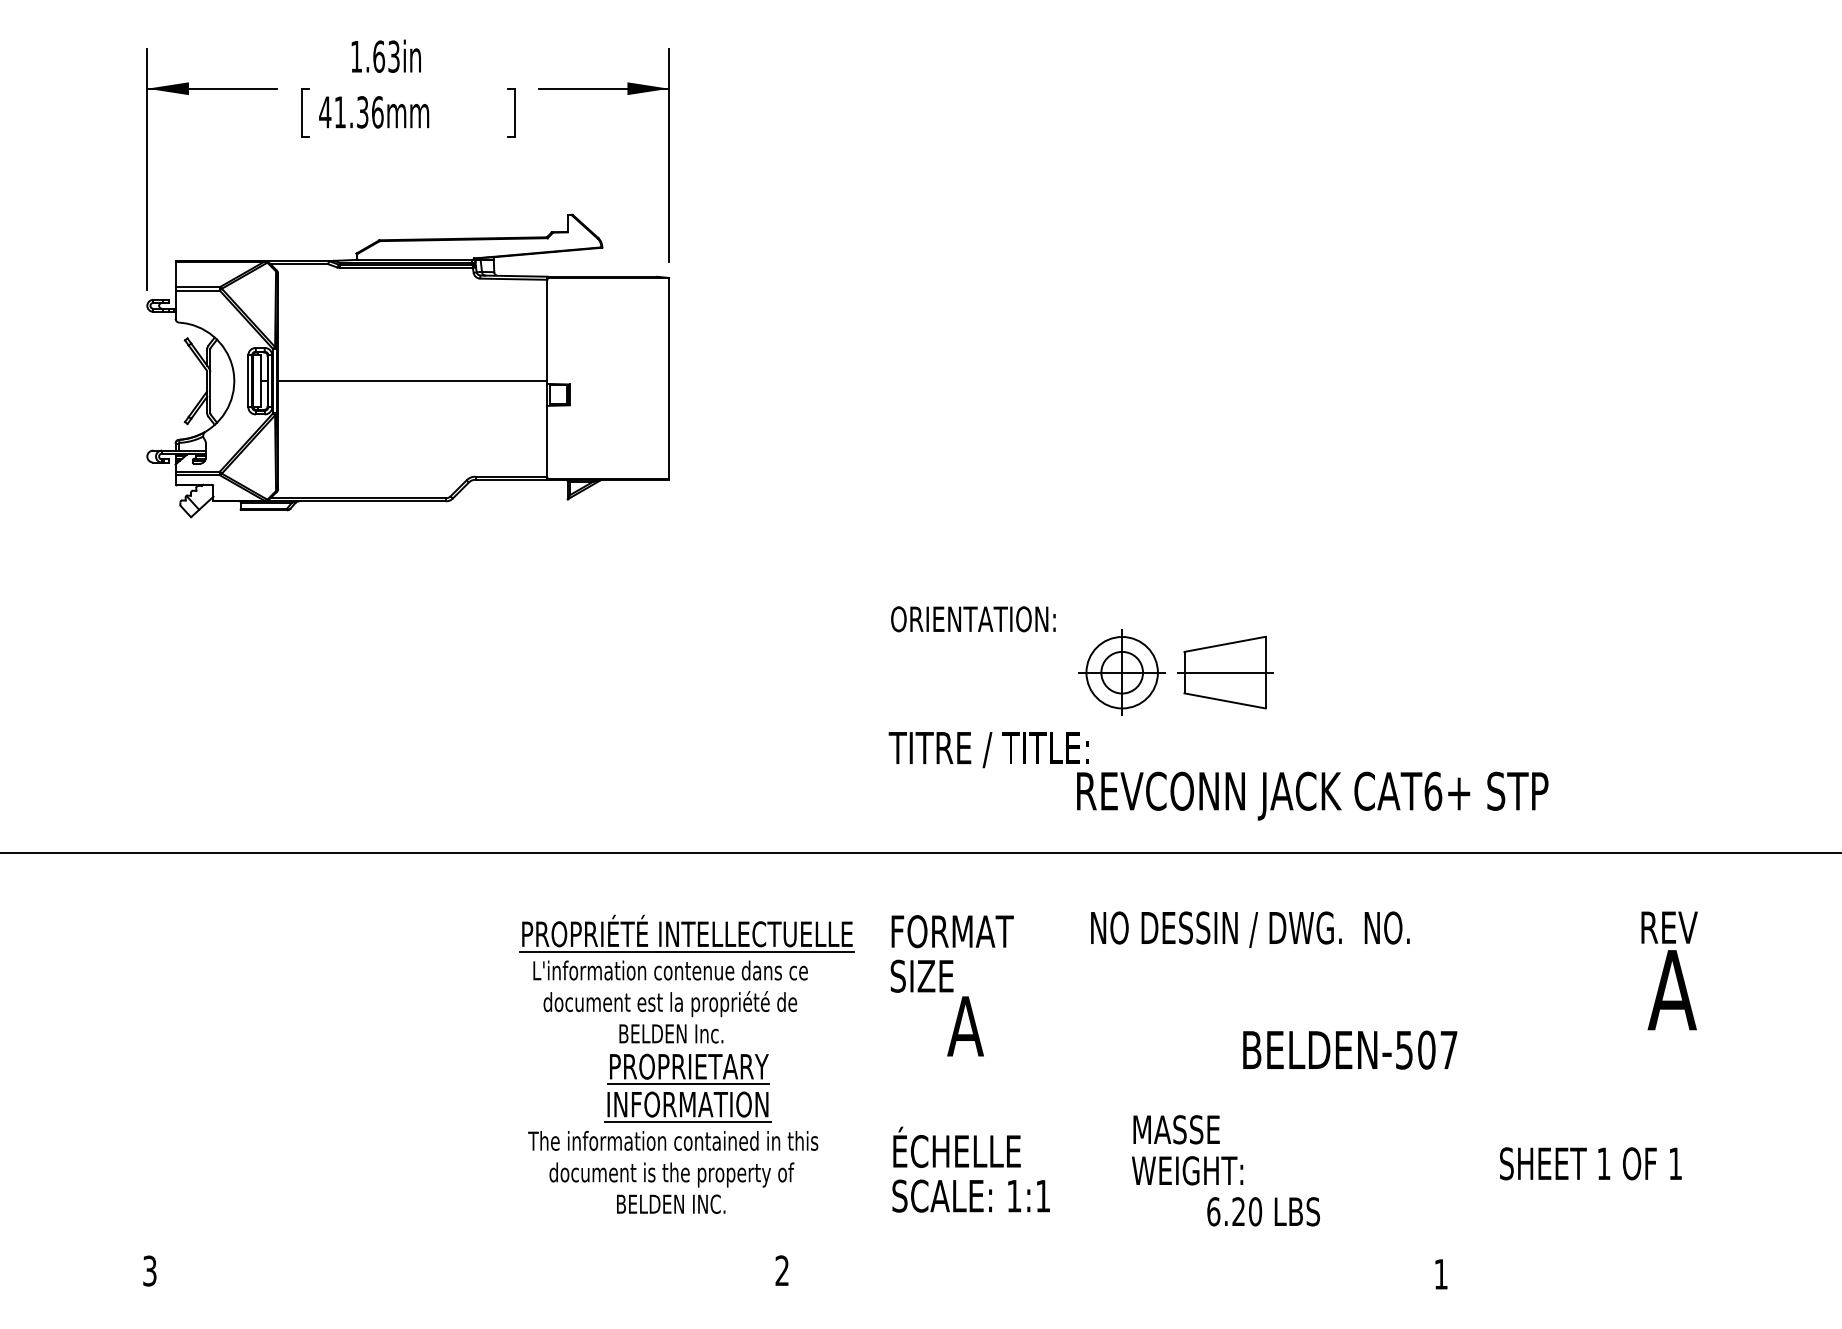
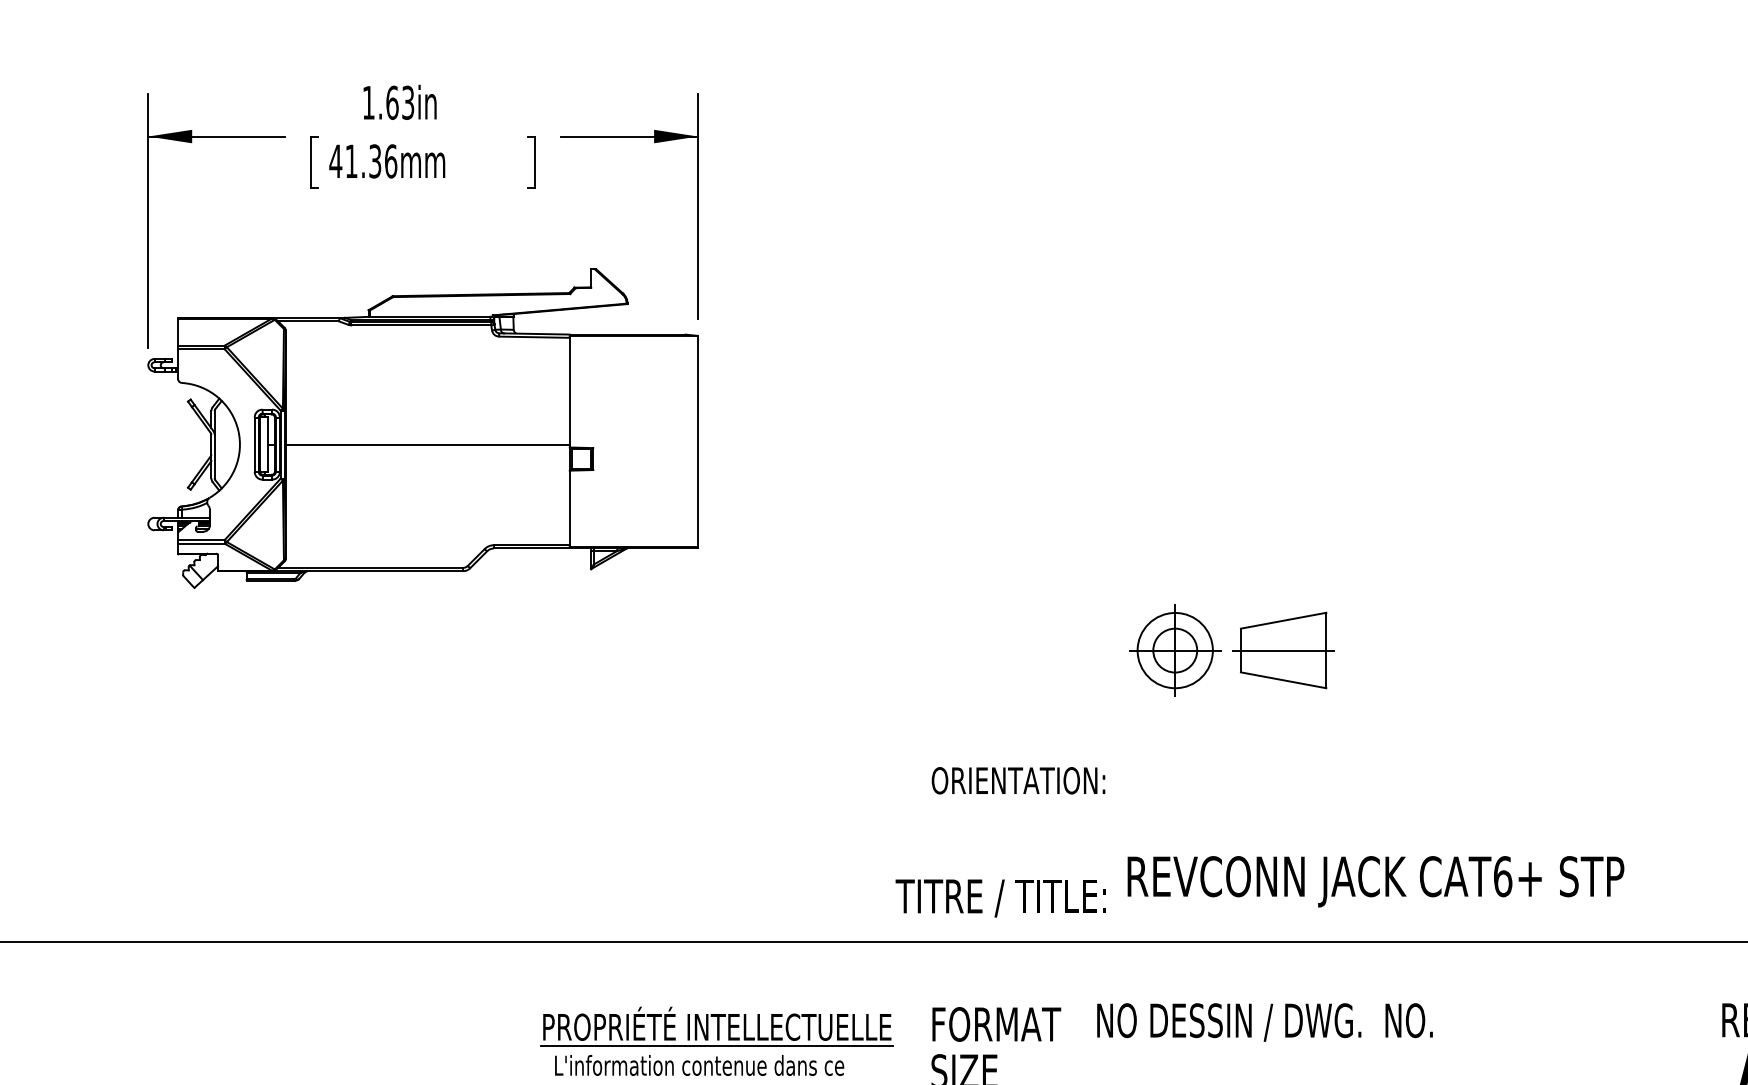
text: (973, 619) -> (1018, 780), moved
part: (1175, 672) -> (1231, 650), moved
text: (988, 750) -> (1000, 898), moved
text: (1250, 929) -> (1265, 1022), moved

